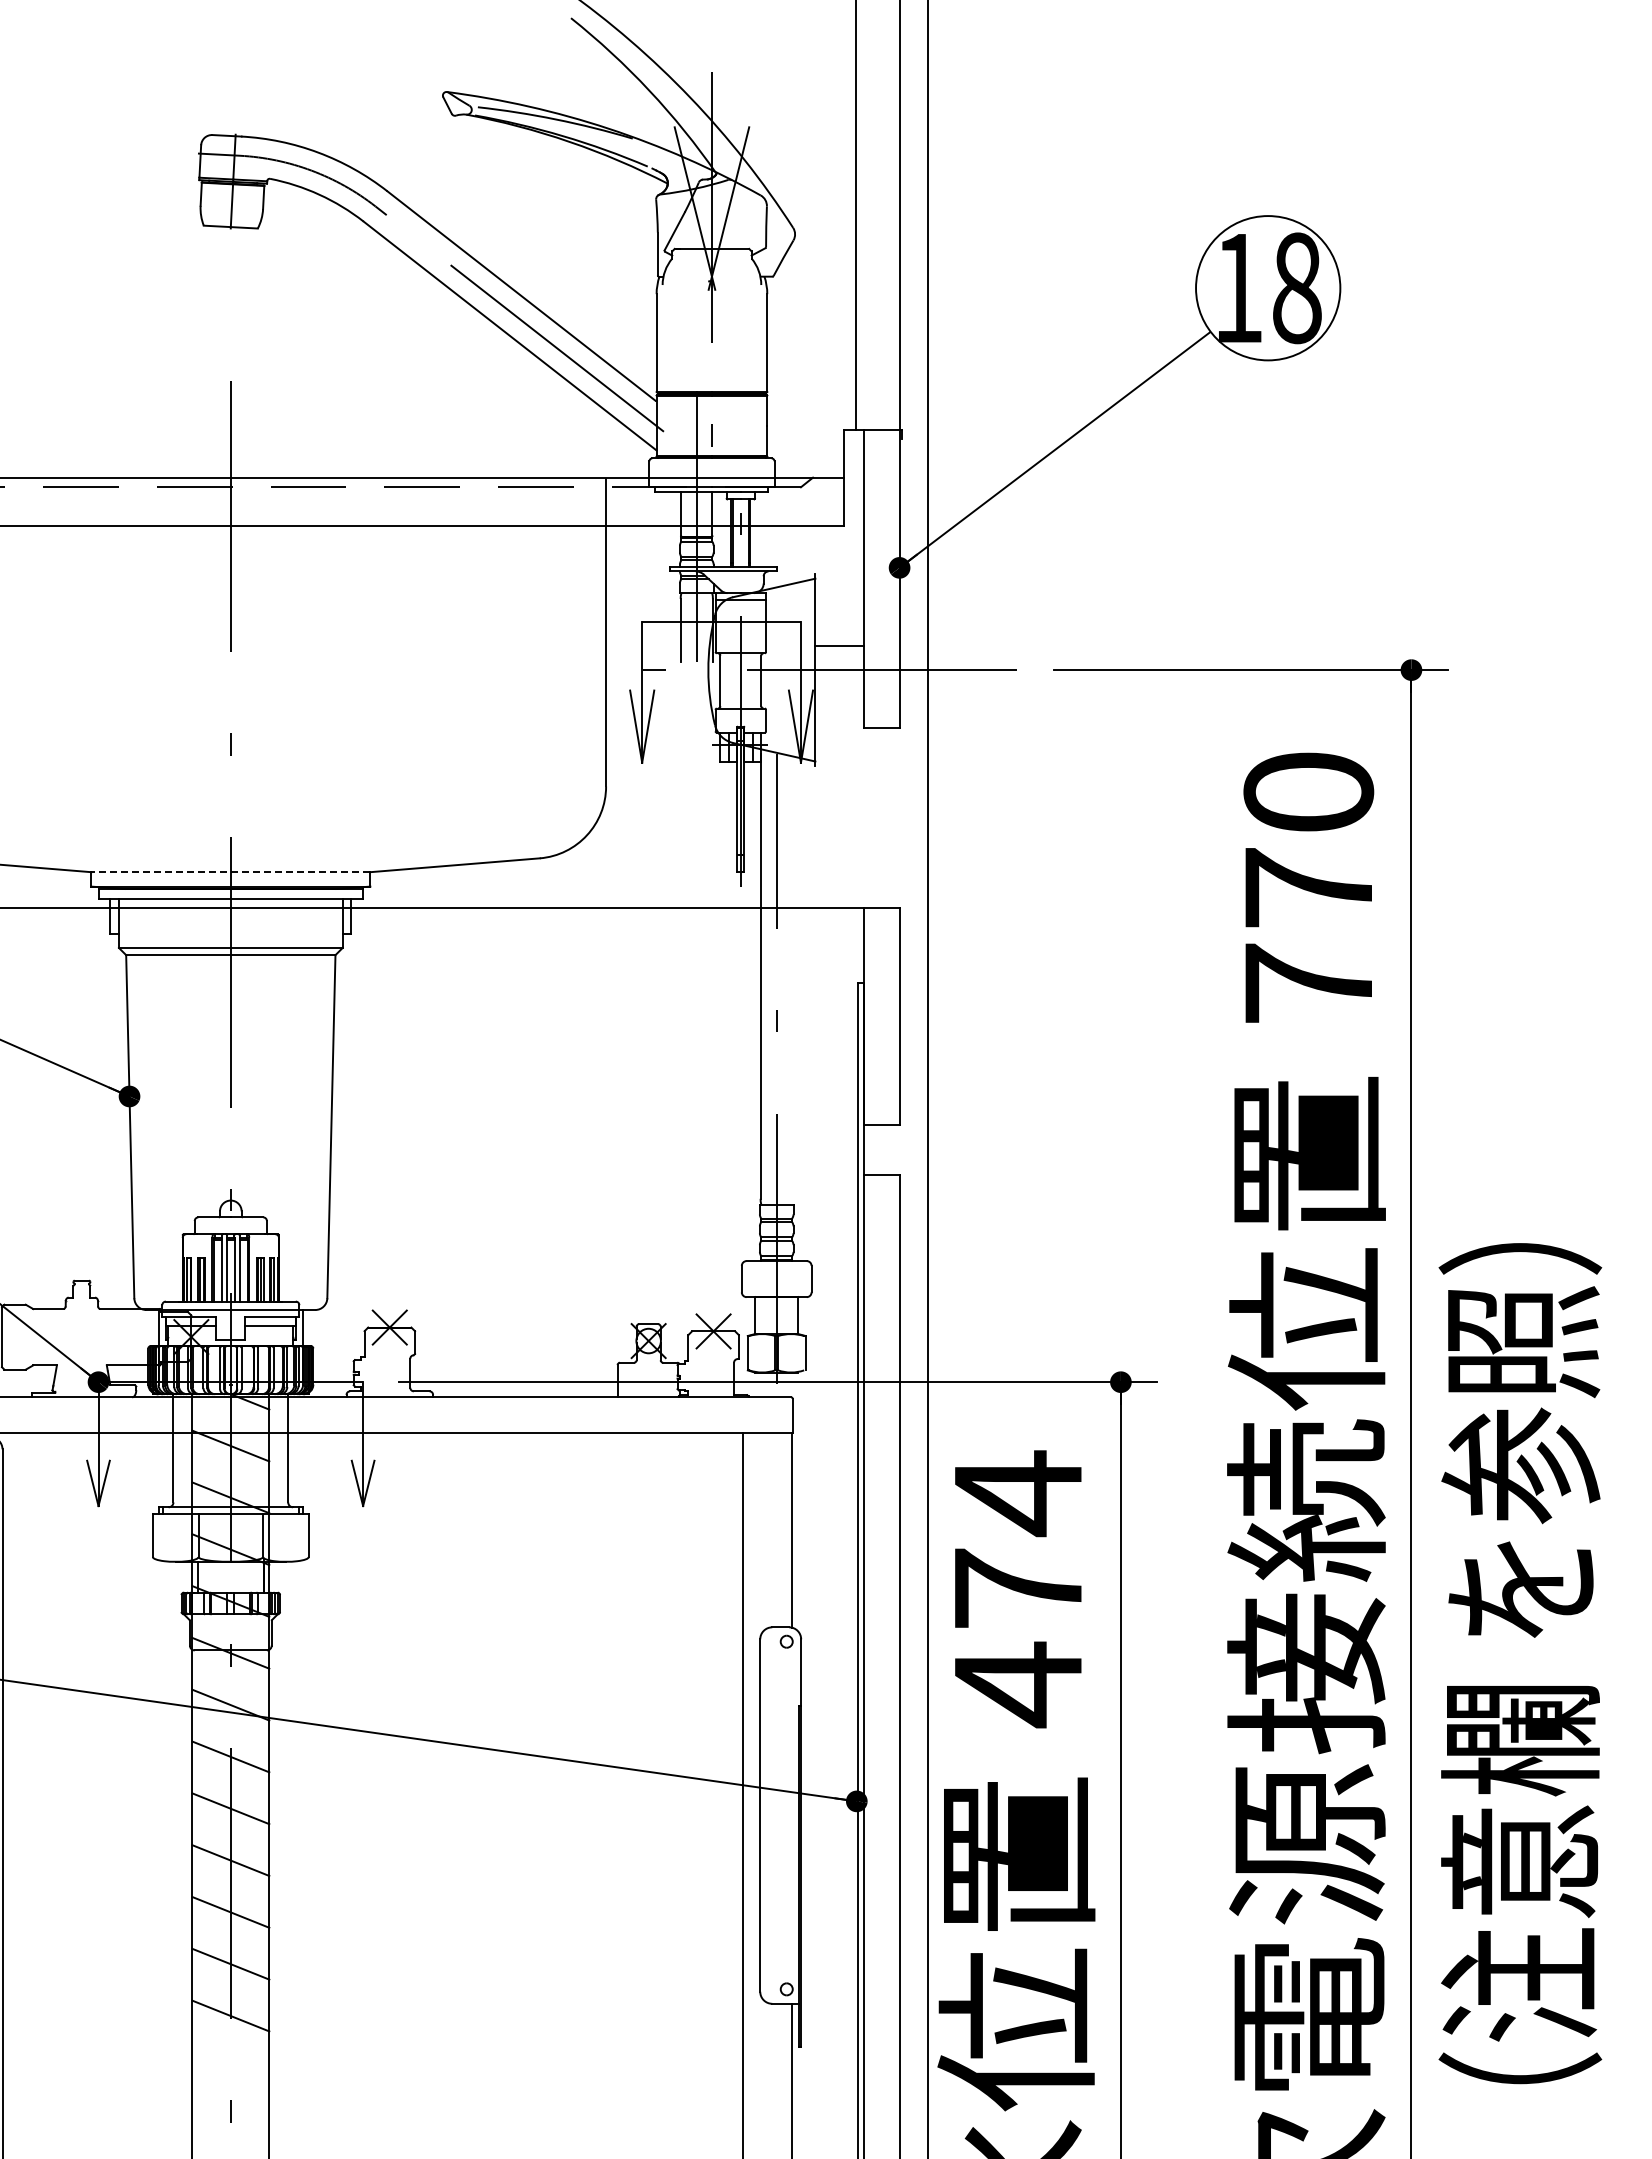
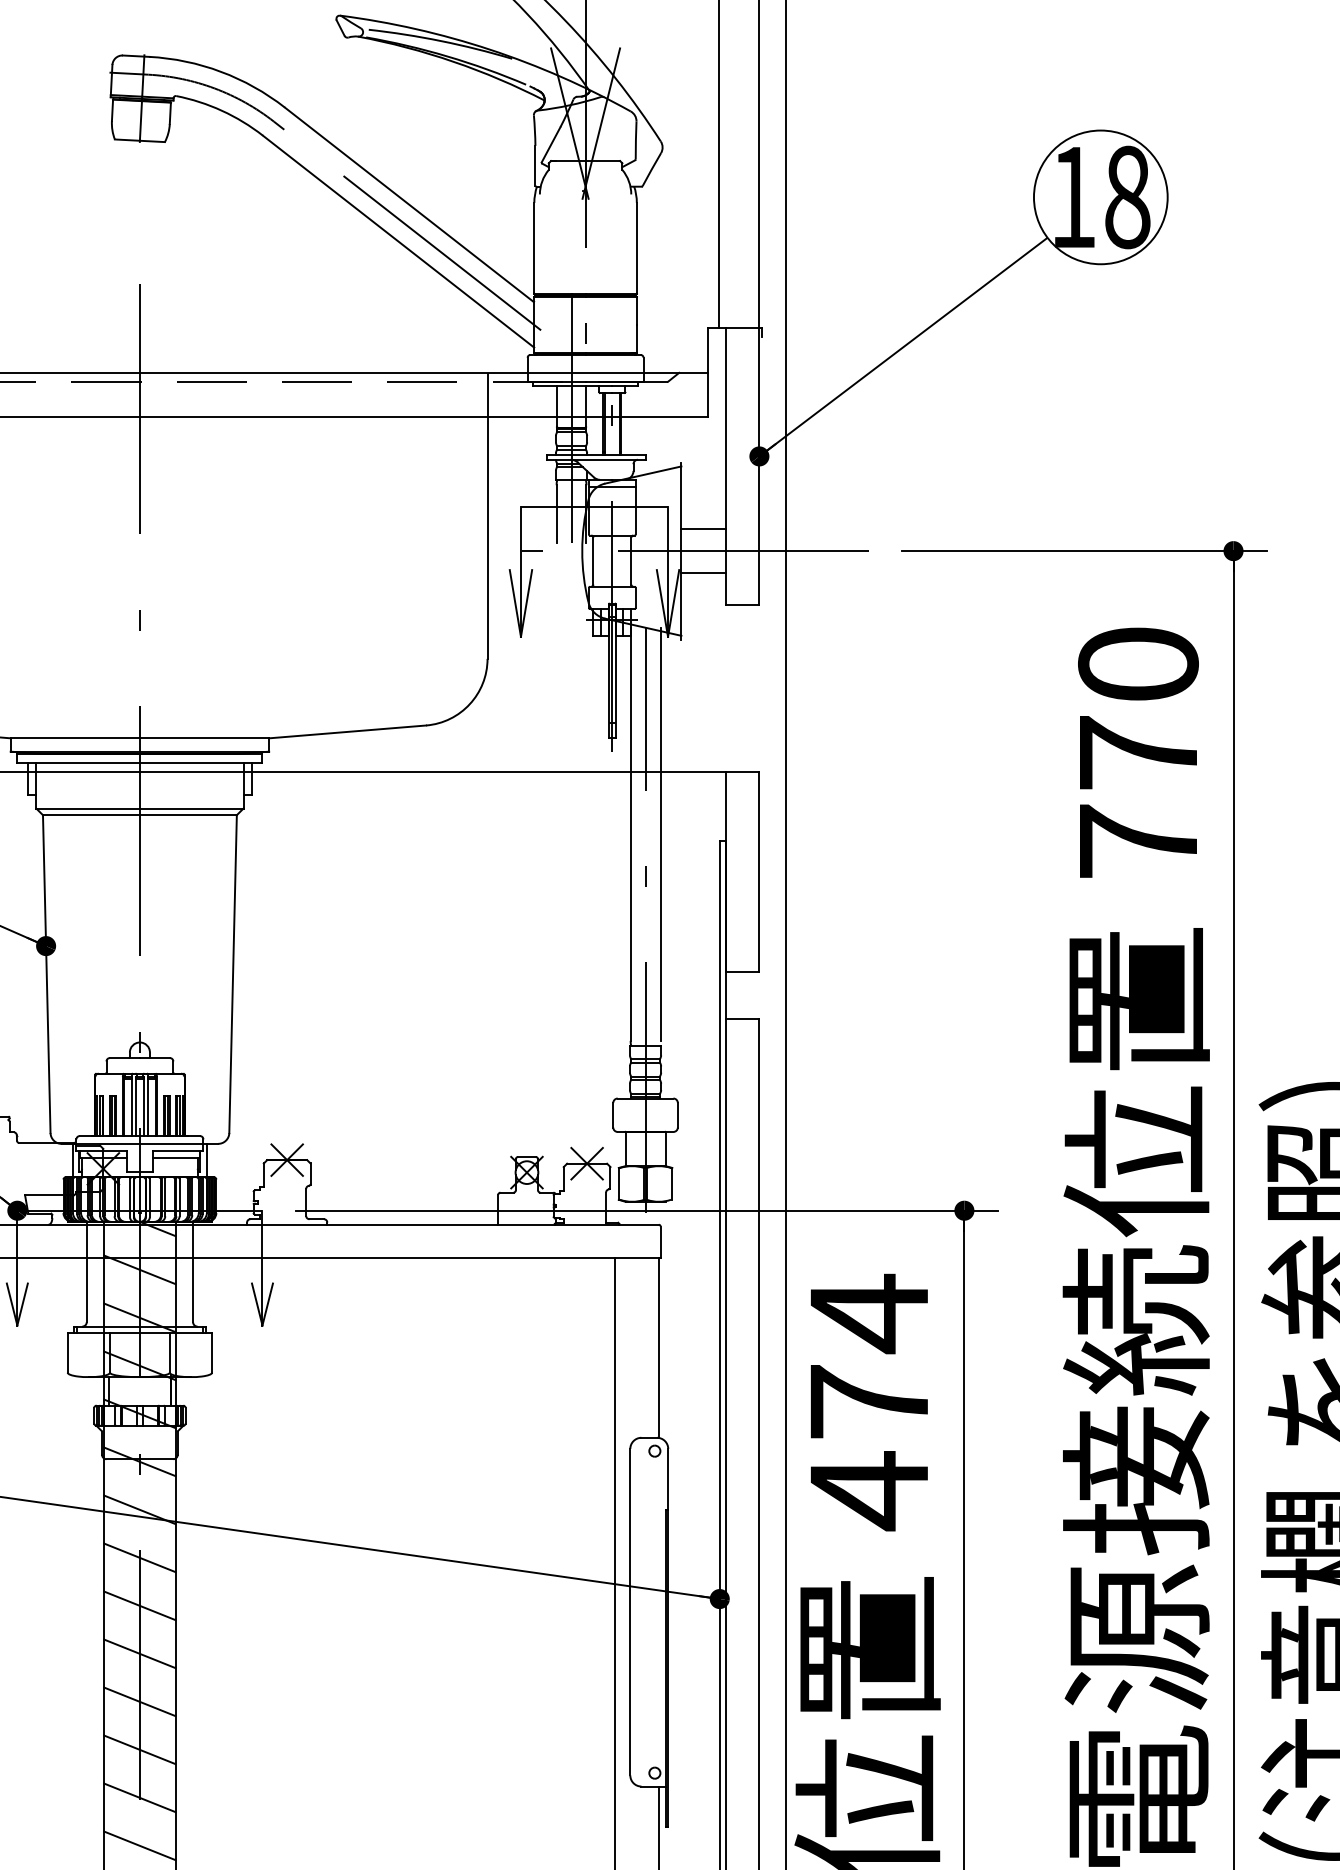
line: (839, 694) -> (703, 573), added
line: (230, 872) -> (139, 738), dashed -> solid
line: (792, 975) -> (660, 834), added
line: (230, 2067) -> (139, 1845), added

